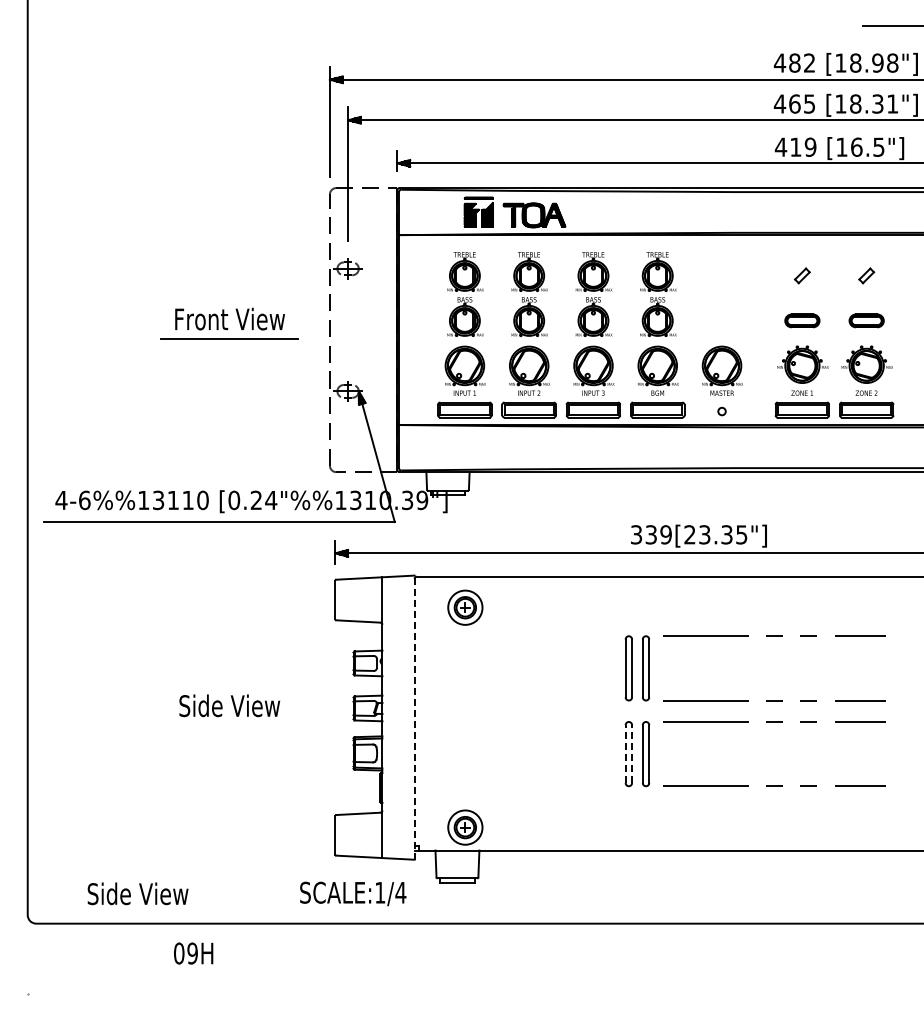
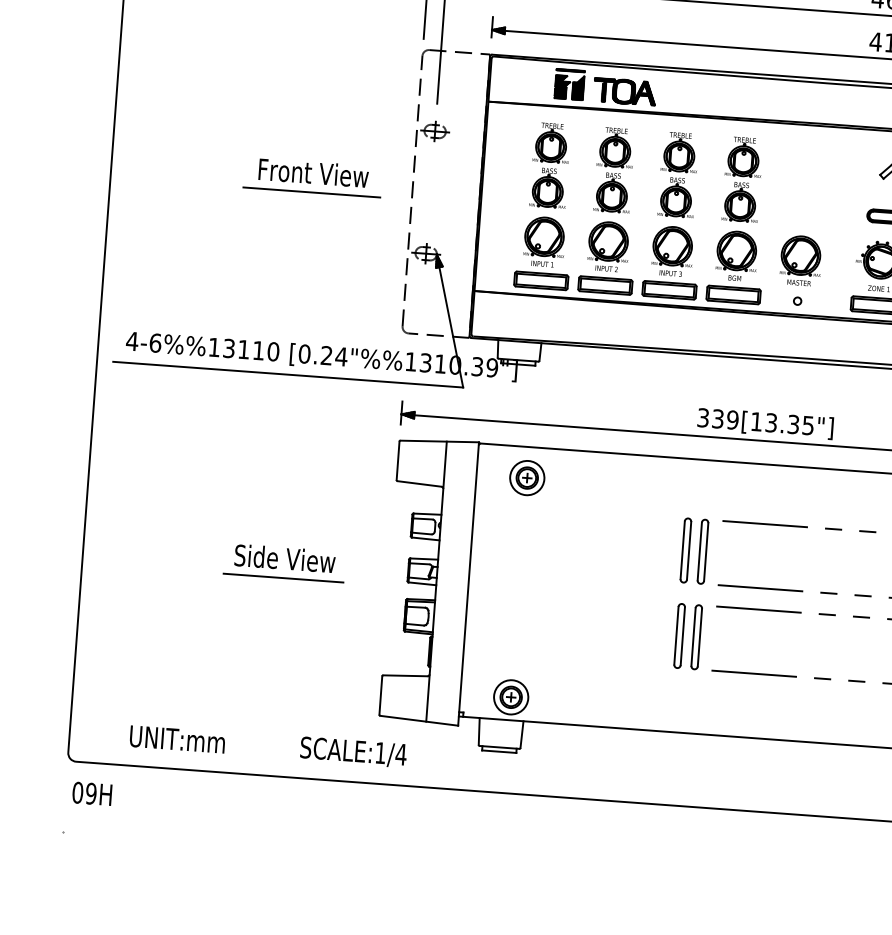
text: (689, 534) -> (756, 421), 339[23.35"] -> 339[13.35"]
line: (414, 717) -> (468, 583), dashed -> solid
line: (229, 725) -> (283, 578), added
line: (625, 754) -> (676, 636), dashed -> solid
line: (632, 754) -> (683, 636), dashed -> solid
text: (137, 893) -> (179, 739), Side View -> UNIT:mm
text: (353, 893) -> (353, 751), moved
text: (193, 953) -> (92, 793), moved

